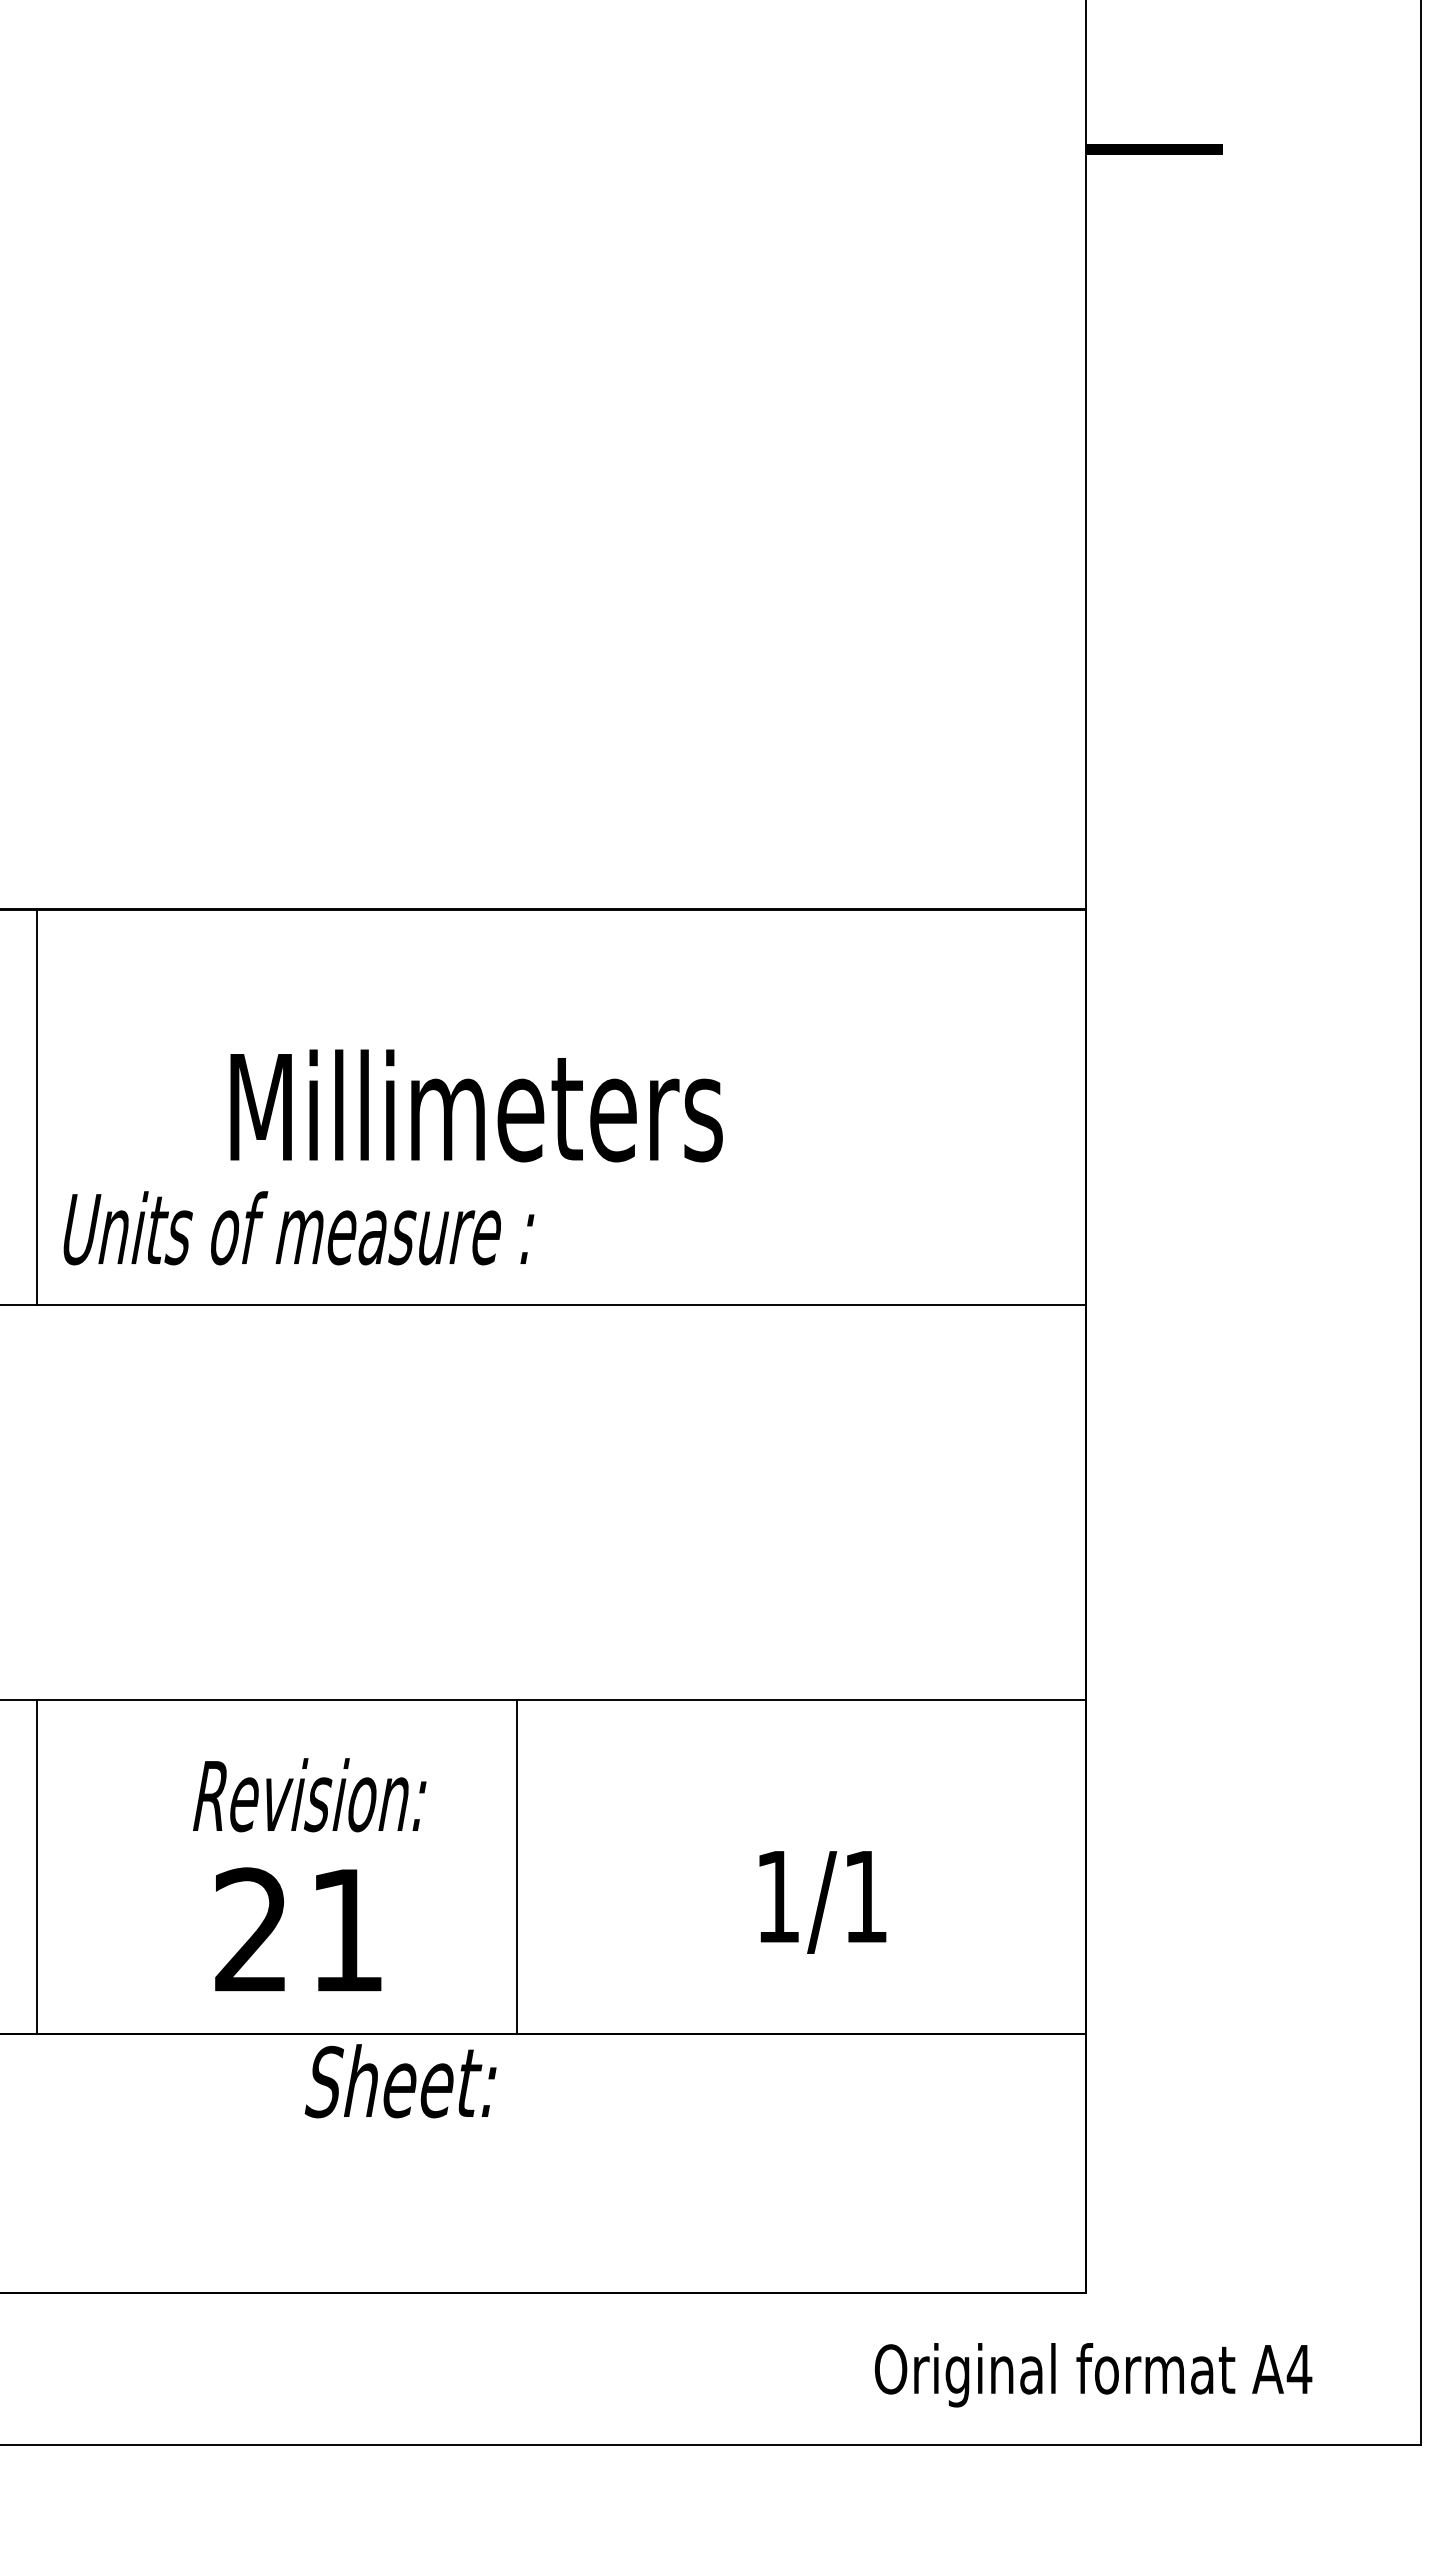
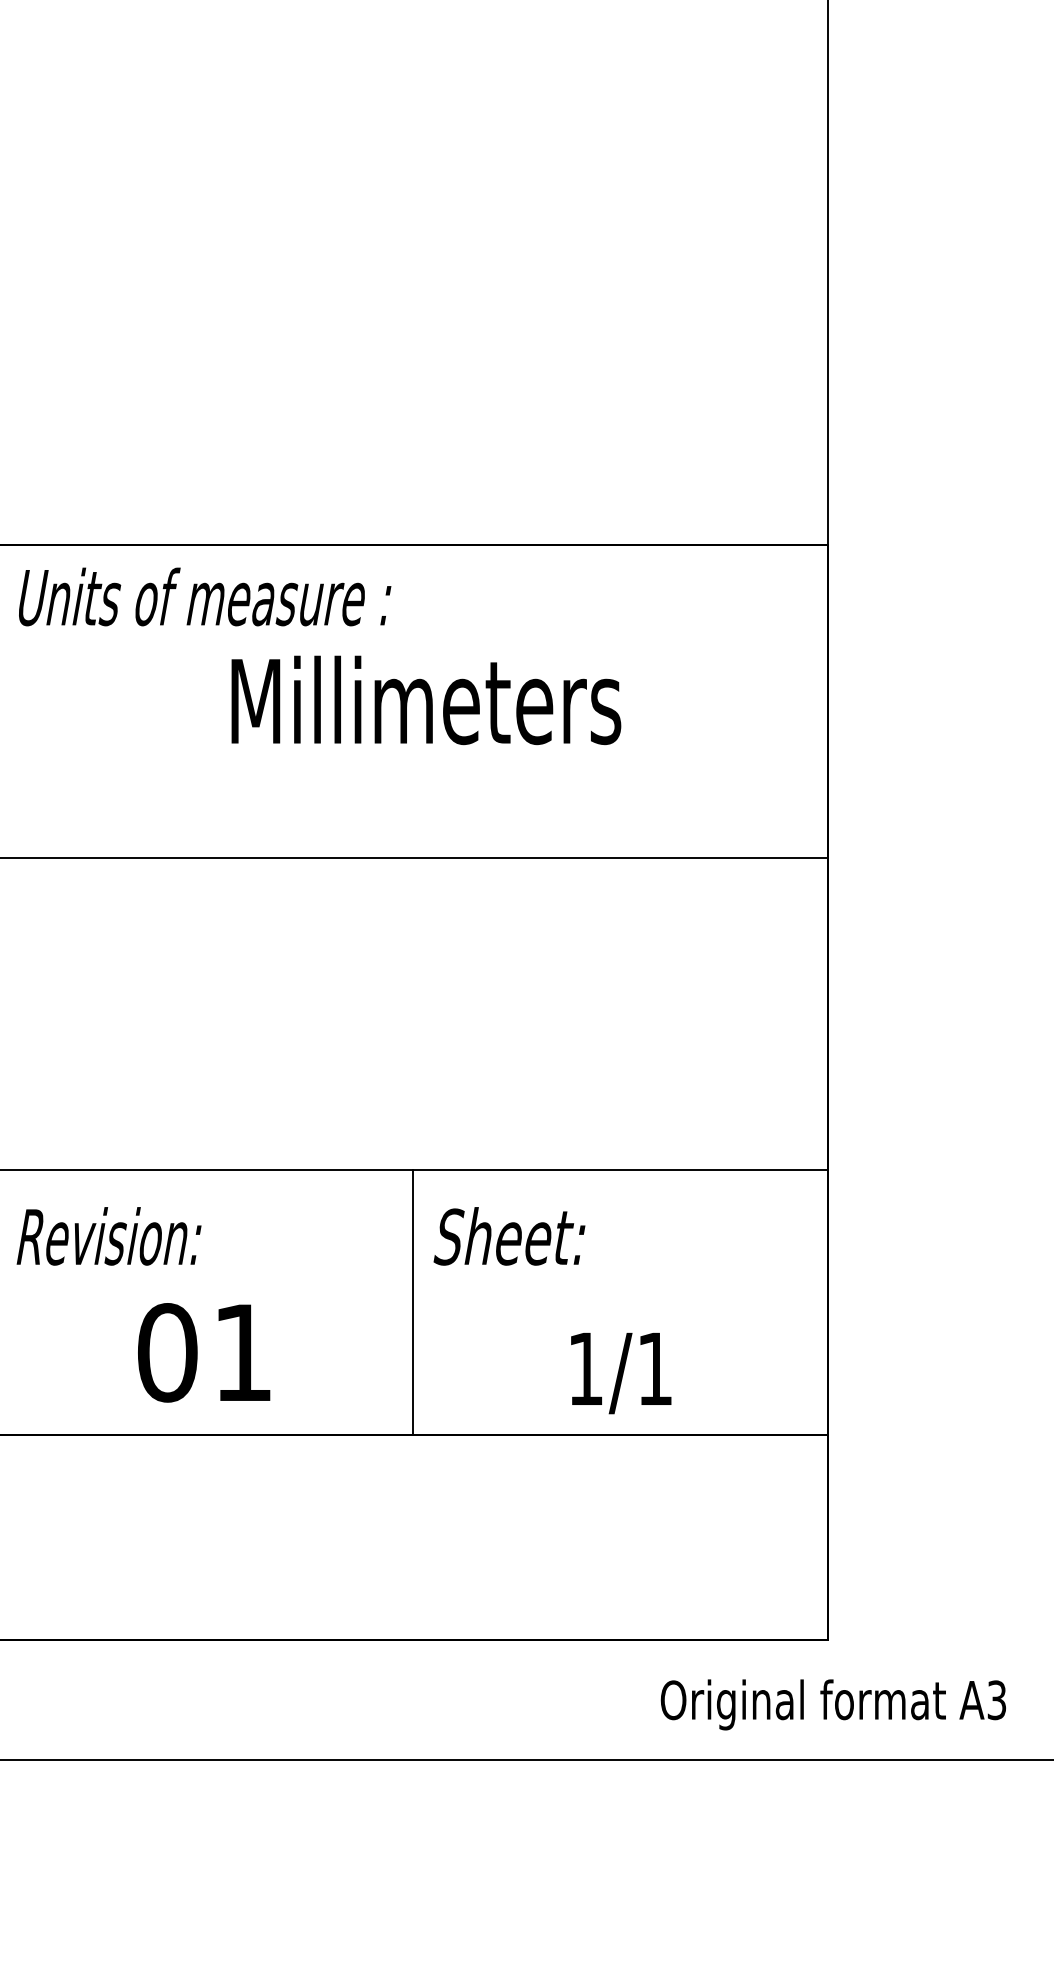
text: (476, 1105) -> (426, 700), moved
text: (298, 1228) -> (204, 597), moved
text: (309, 1795) -> (108, 1236), moved
line: (516, 1866) -> (412, 1302), moved
text: (822, 1902) -> (620, 1373), moved
text: (251, 1930) -> (167, 1352), 21 -> 01
text: (400, 2081) -> (509, 1236), moved
text: (1299, 2369) -> (996, 1700), A4 -> A3

